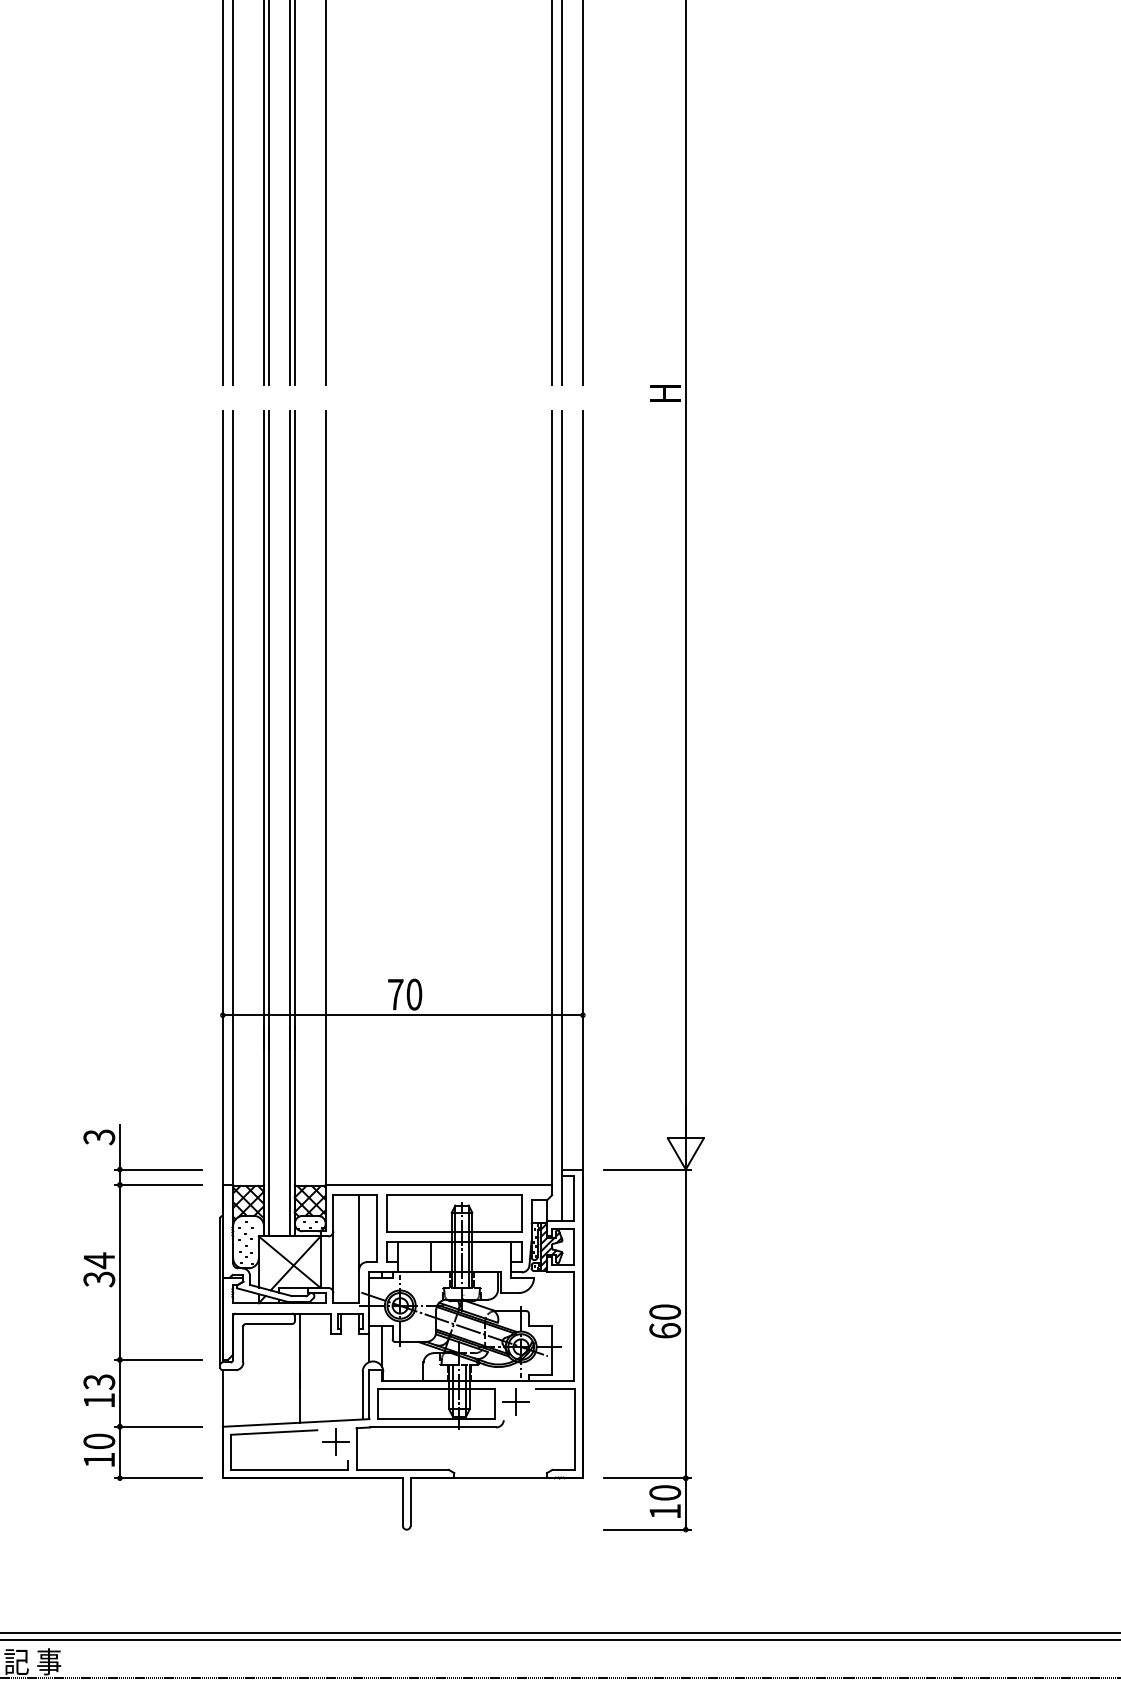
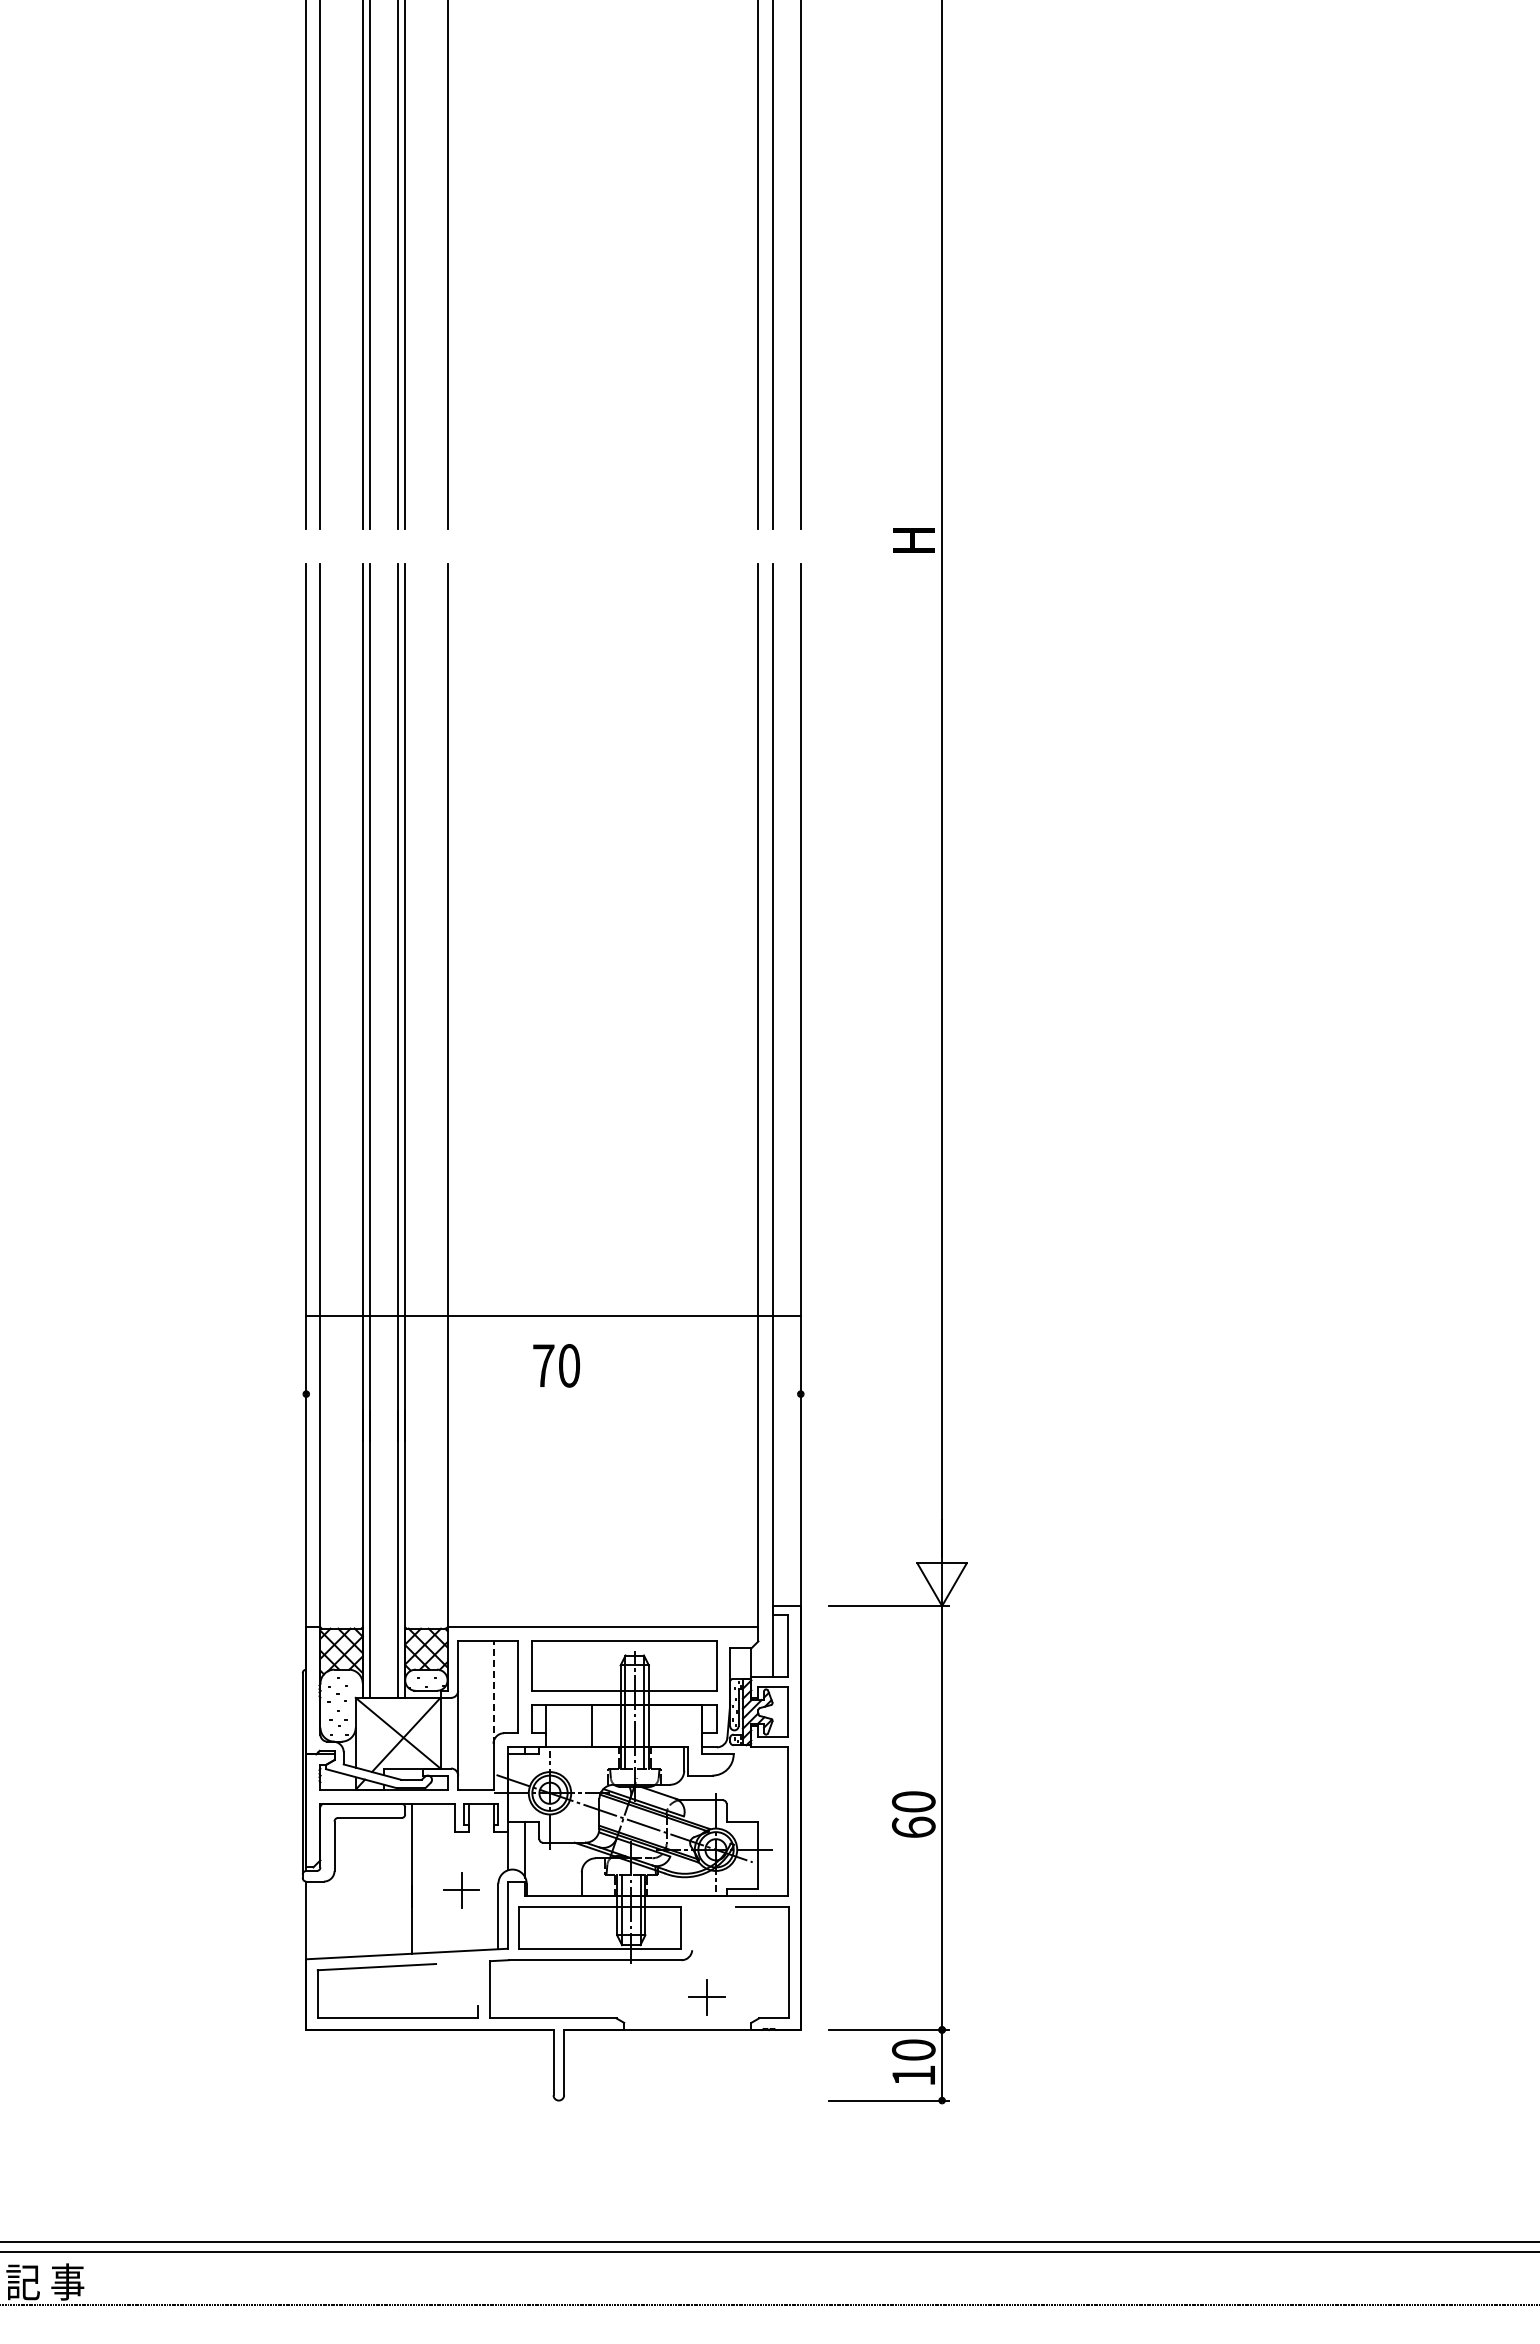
line: (402, 1015) -> (553, 1316), moved
line: (359, 1232) -> (493, 1692), solid -> dashed
part: (120, 1302) -> (165, 1788), removed
part: (515, 1402) -> (706, 1997), moved
part: (335, 1442) -> (461, 1890), moved

